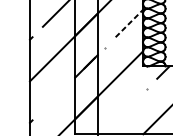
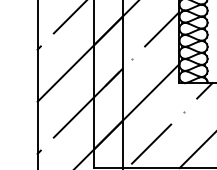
line: (129, 22) -> (162, 28), dashed -> solid
line: (57, 93) -> (72, 117), added
line: (120, 114) -> (151, 143), added

